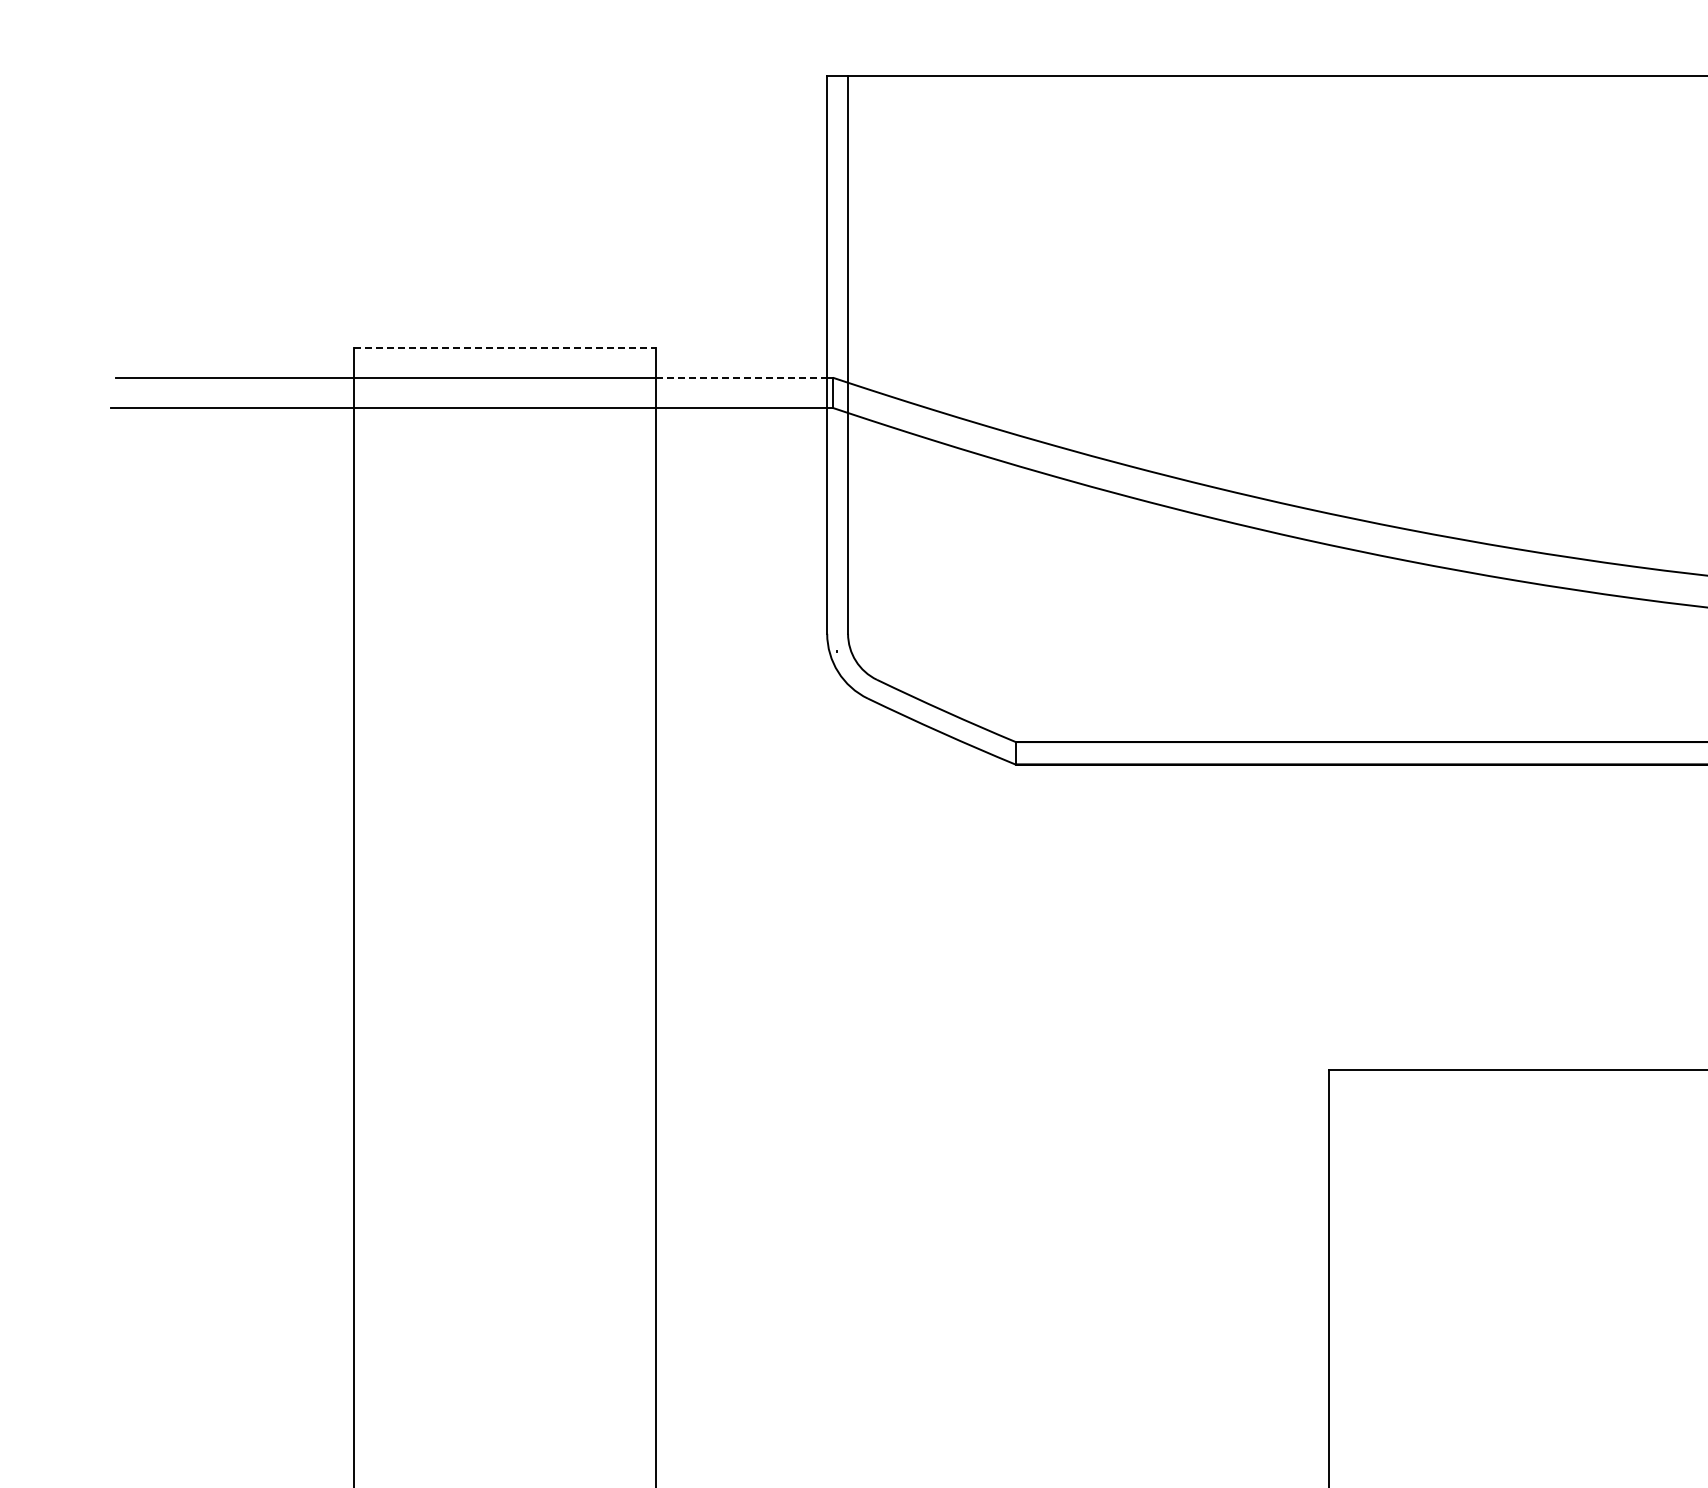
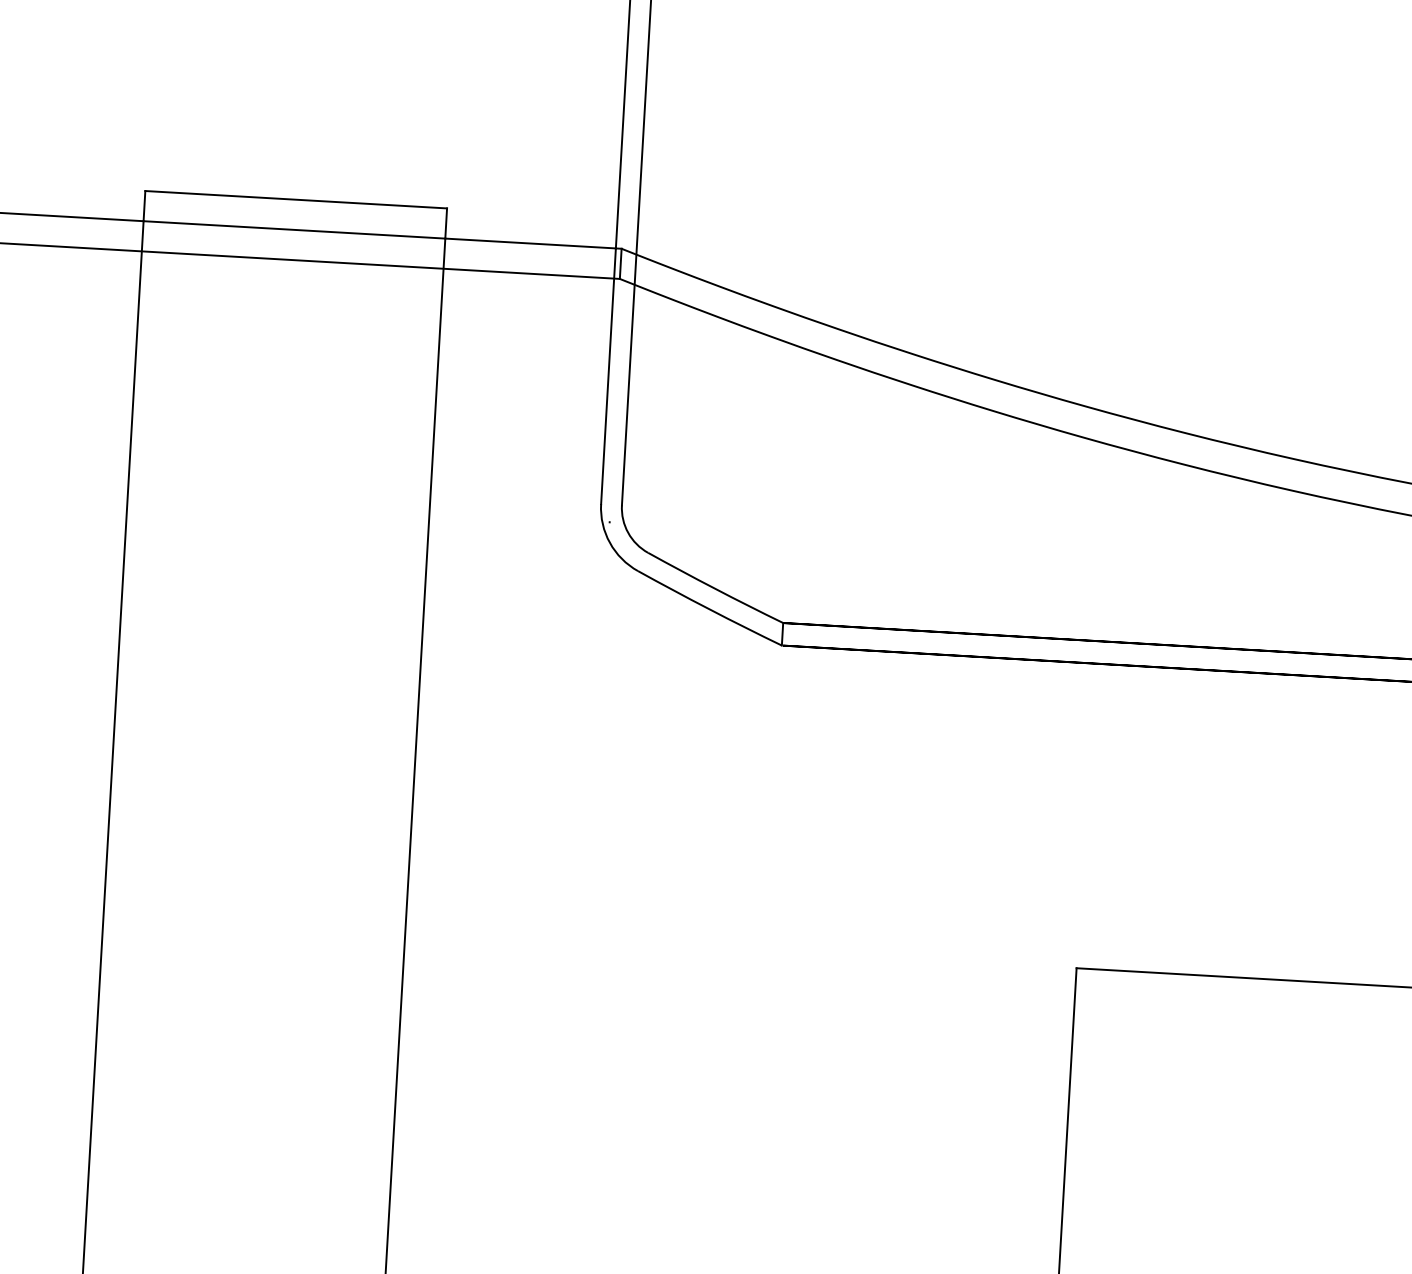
line: (505, 347) -> (296, 199), dashed -> solid
line: (742, 377) -> (531, 243), dashed -> solid

